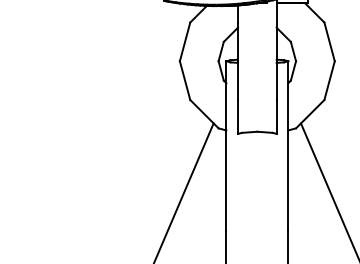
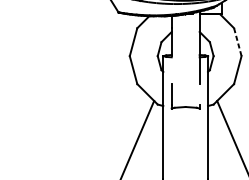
line: (329, 42) -> (237, 42), solid -> dashed
line: (237, 80) -> (171, 70), removed
line: (276, 114) -> (199, 94), removed

